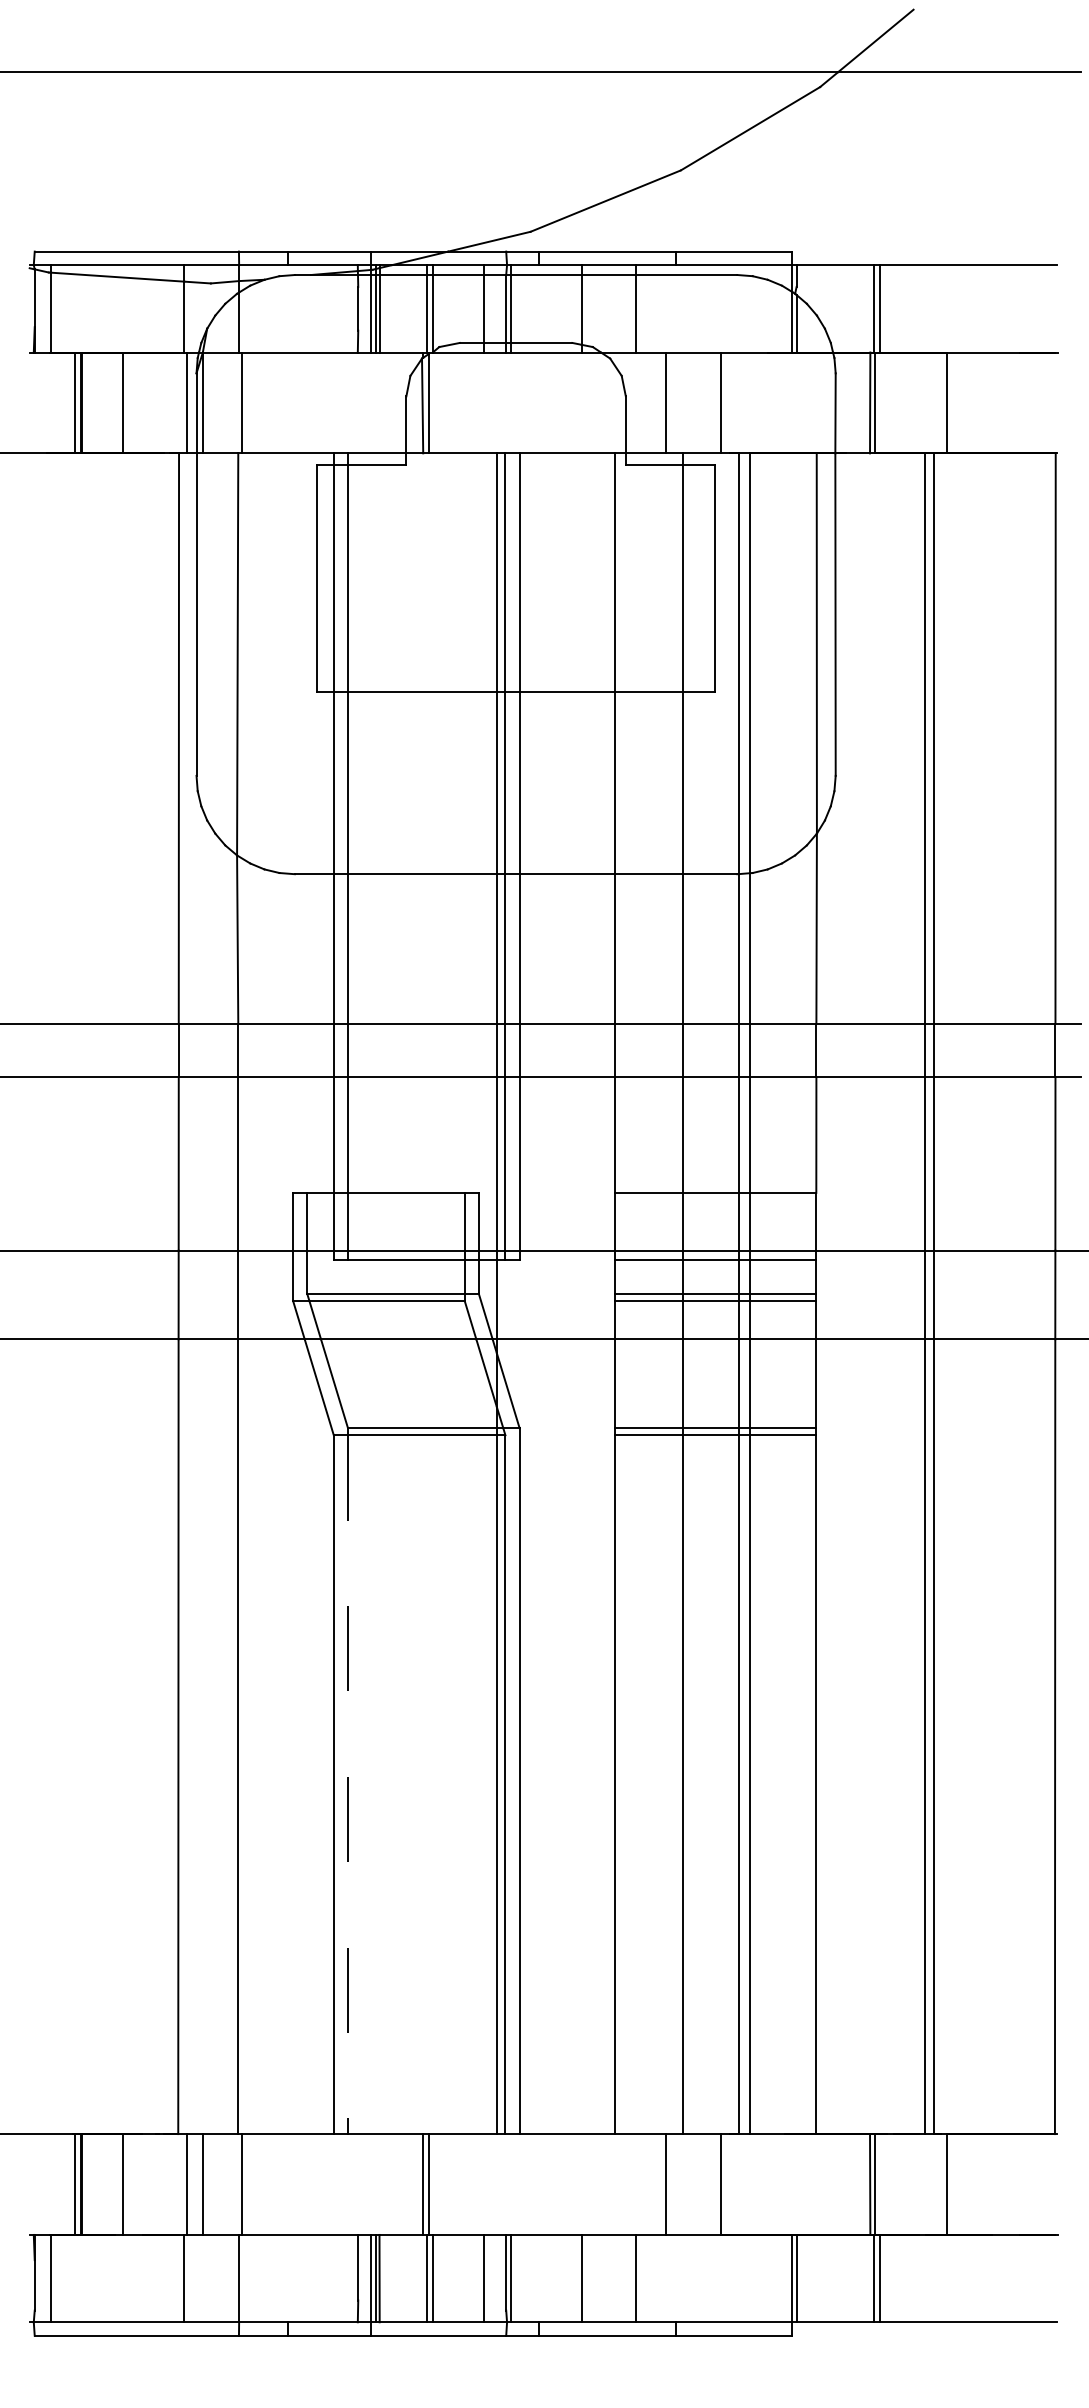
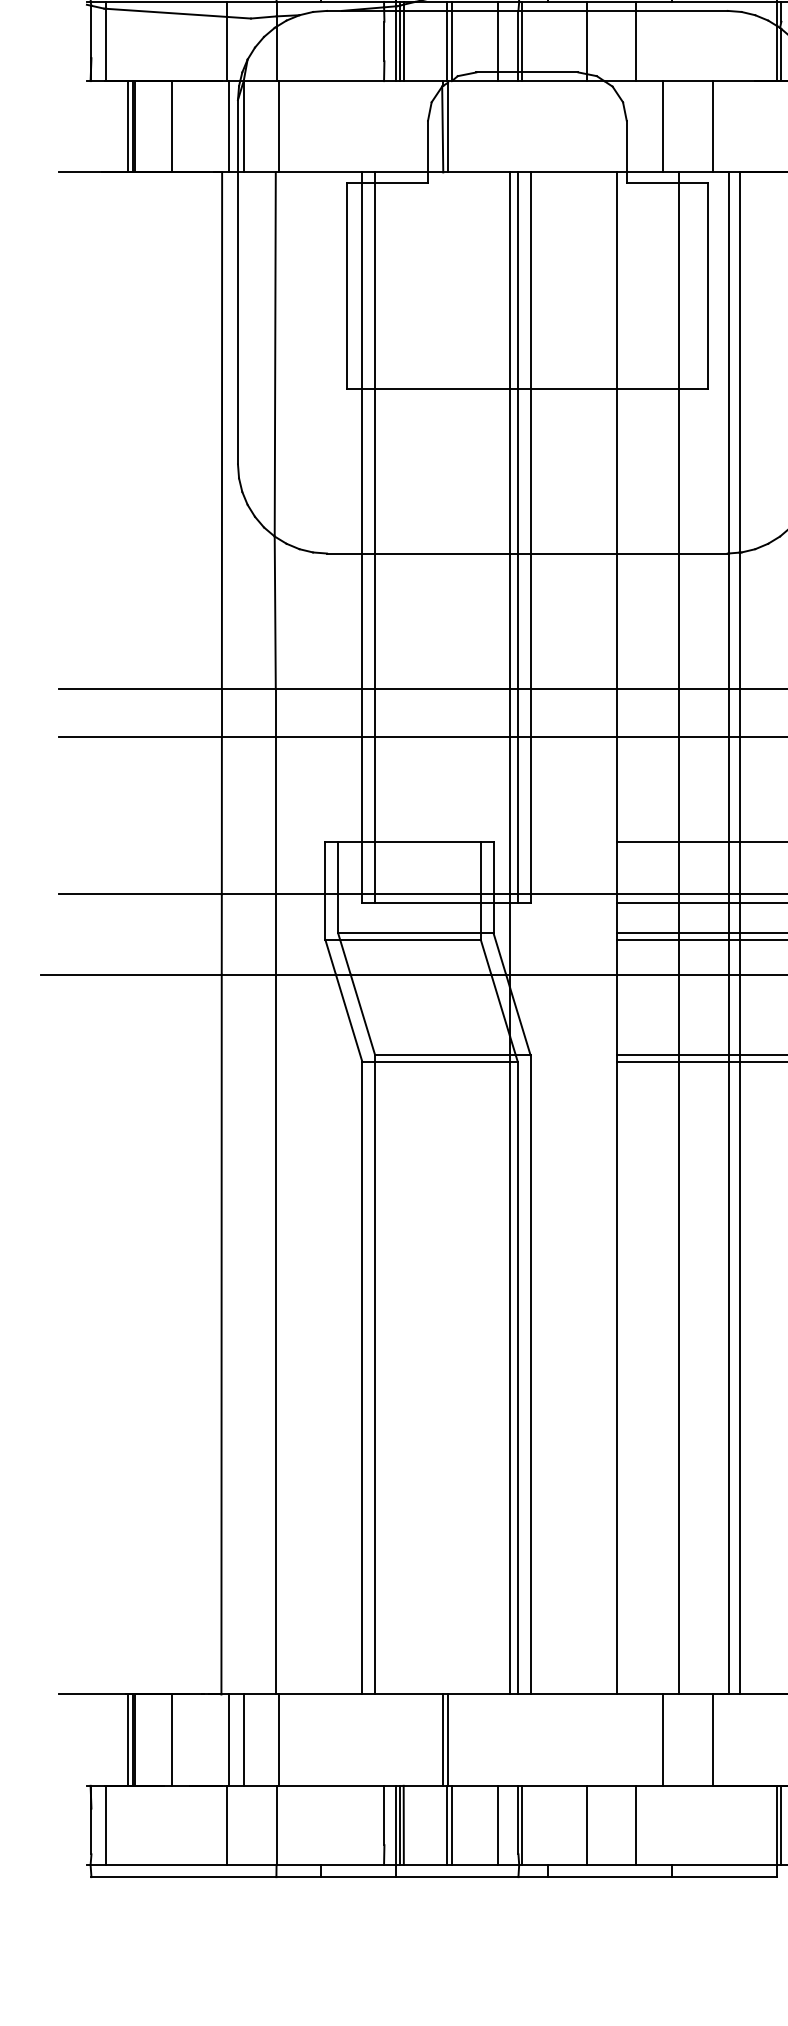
line: (348, 1785) -> (375, 1378), dashed -> solid

